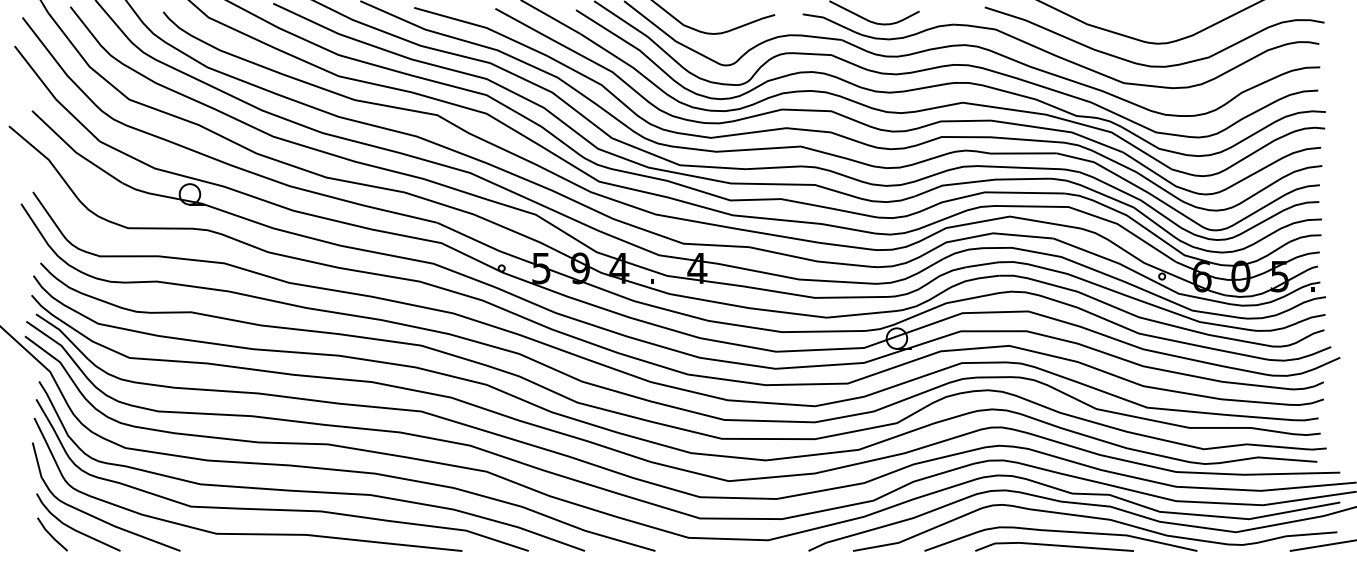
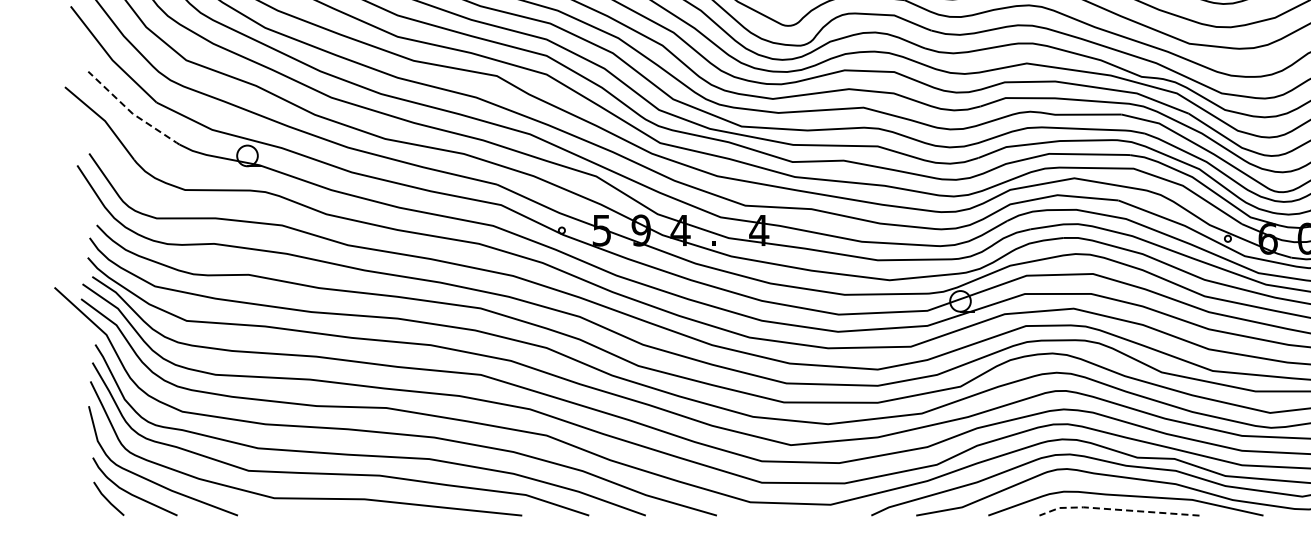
line: (75, 151) -> (132, 112), solid -> dashed
line: (1051, 545) -> (1116, 510), solid -> dashed

